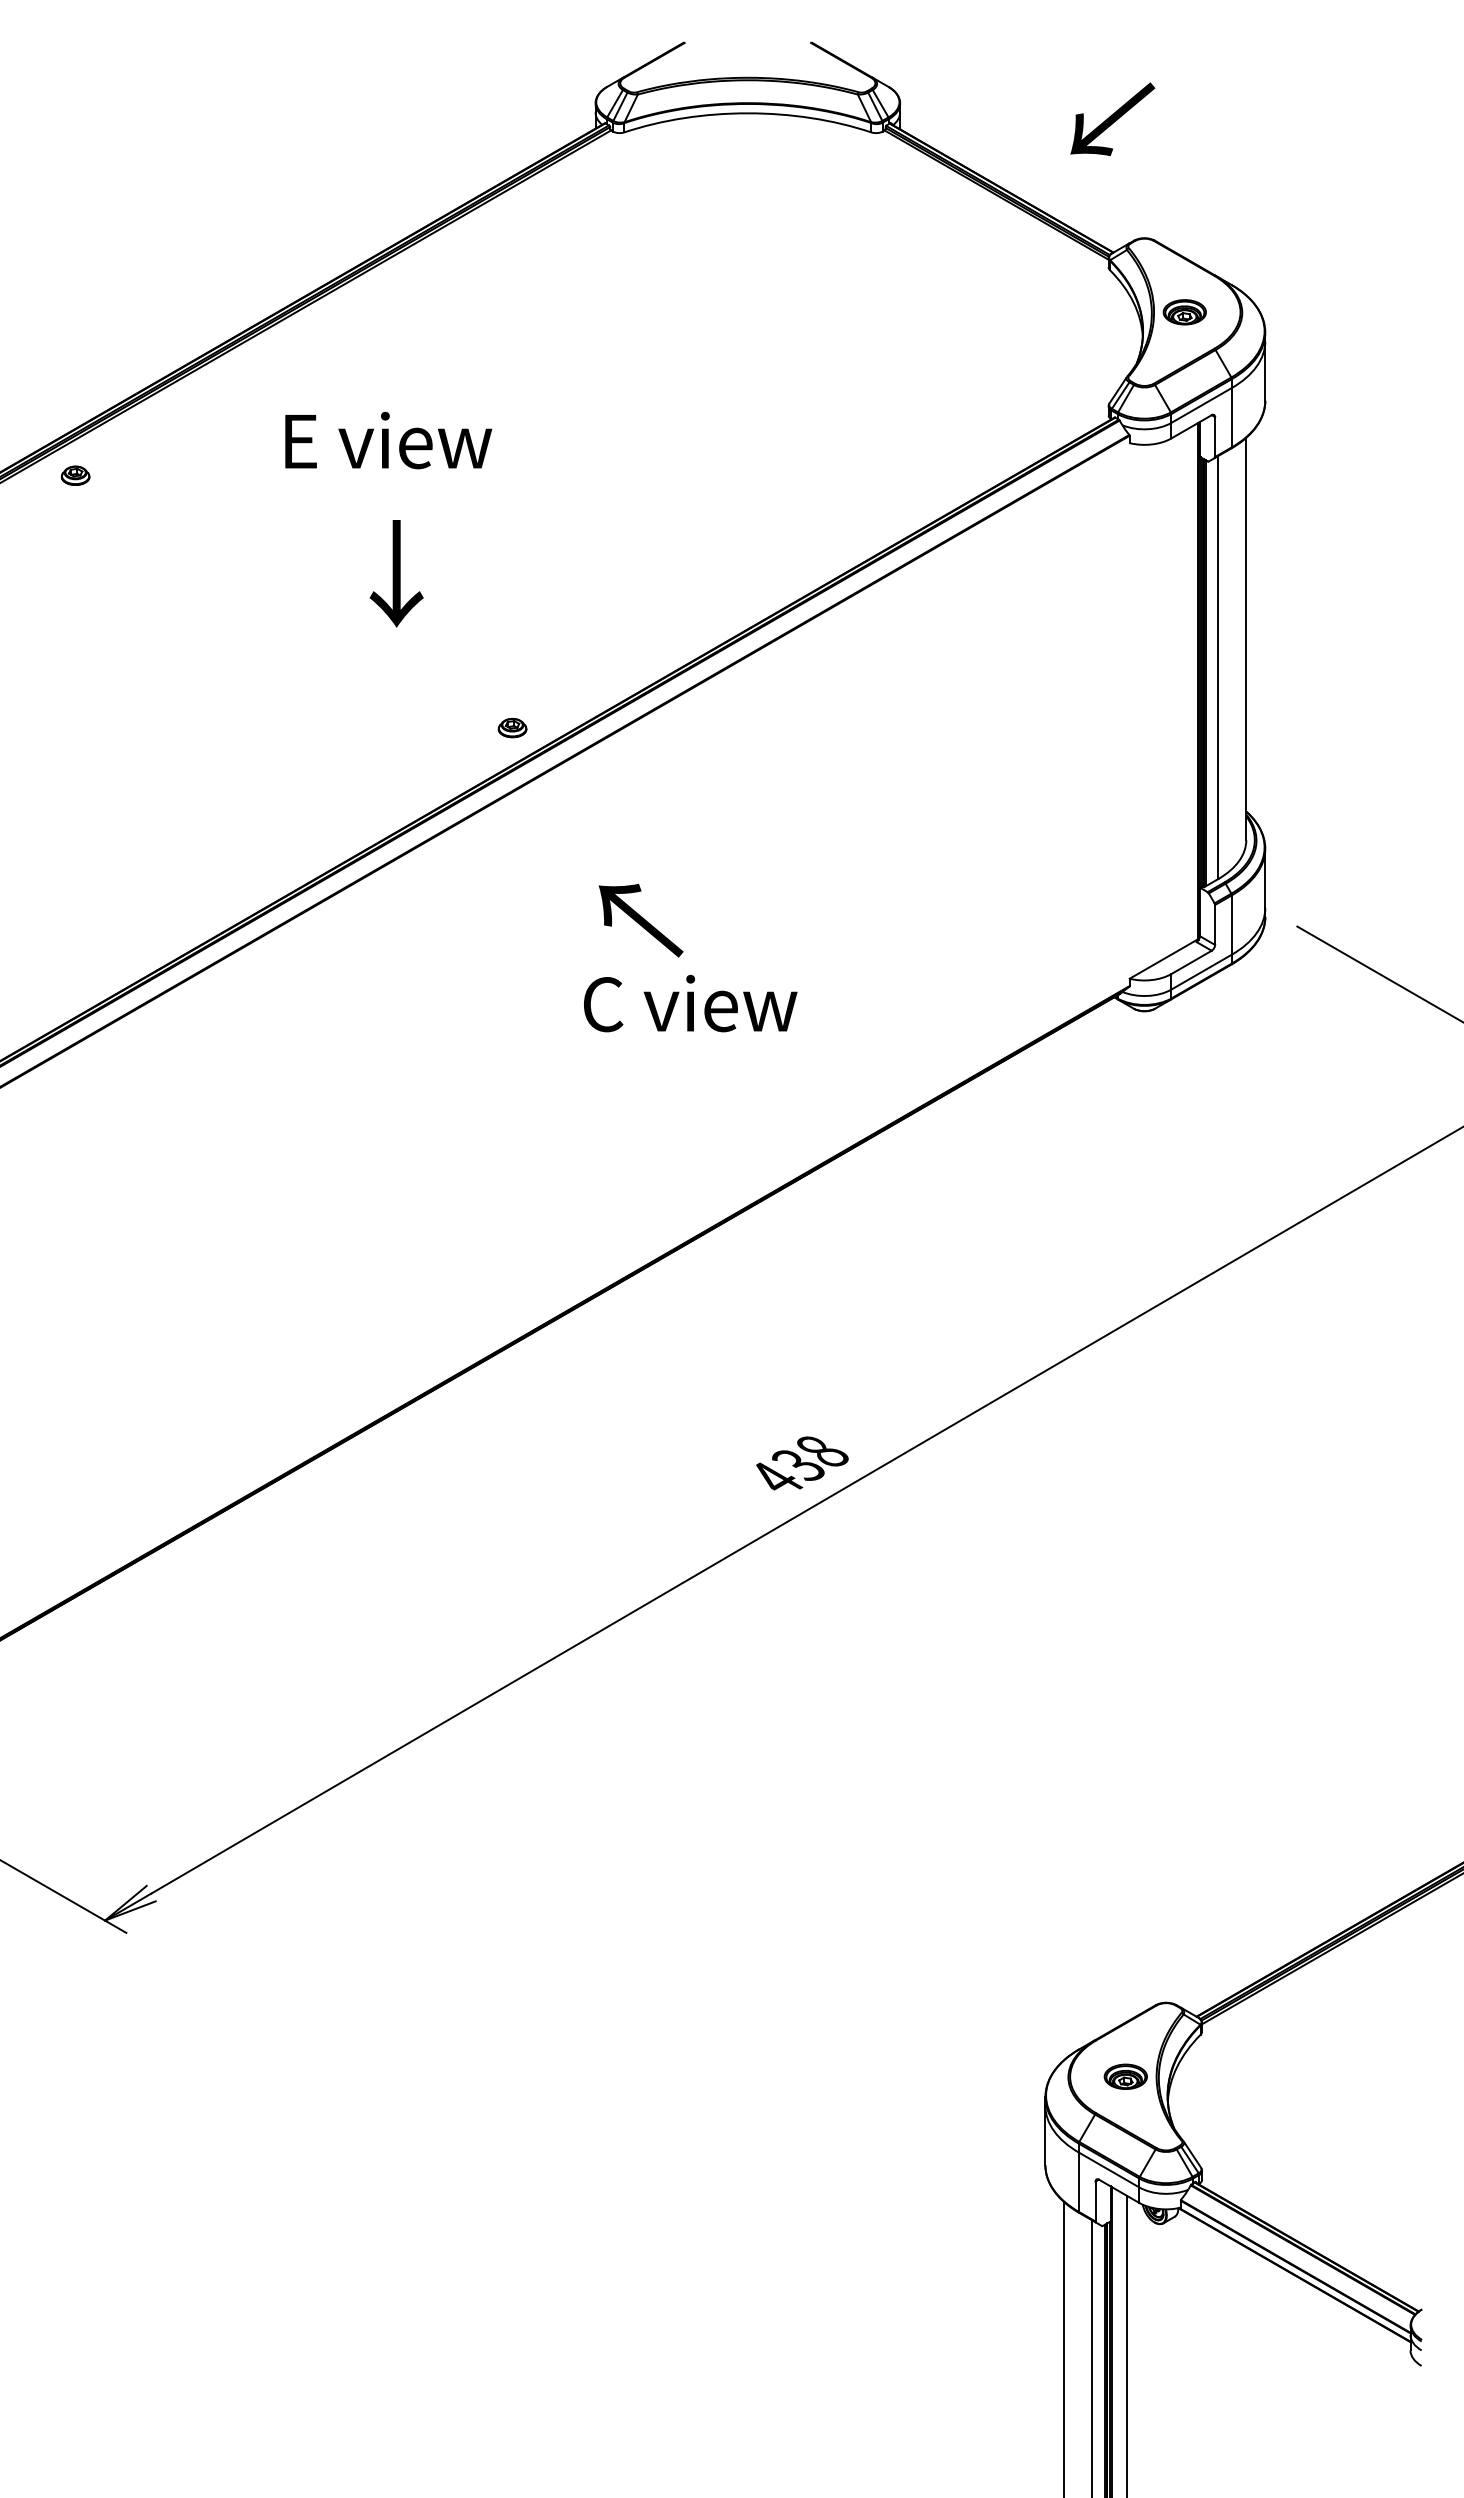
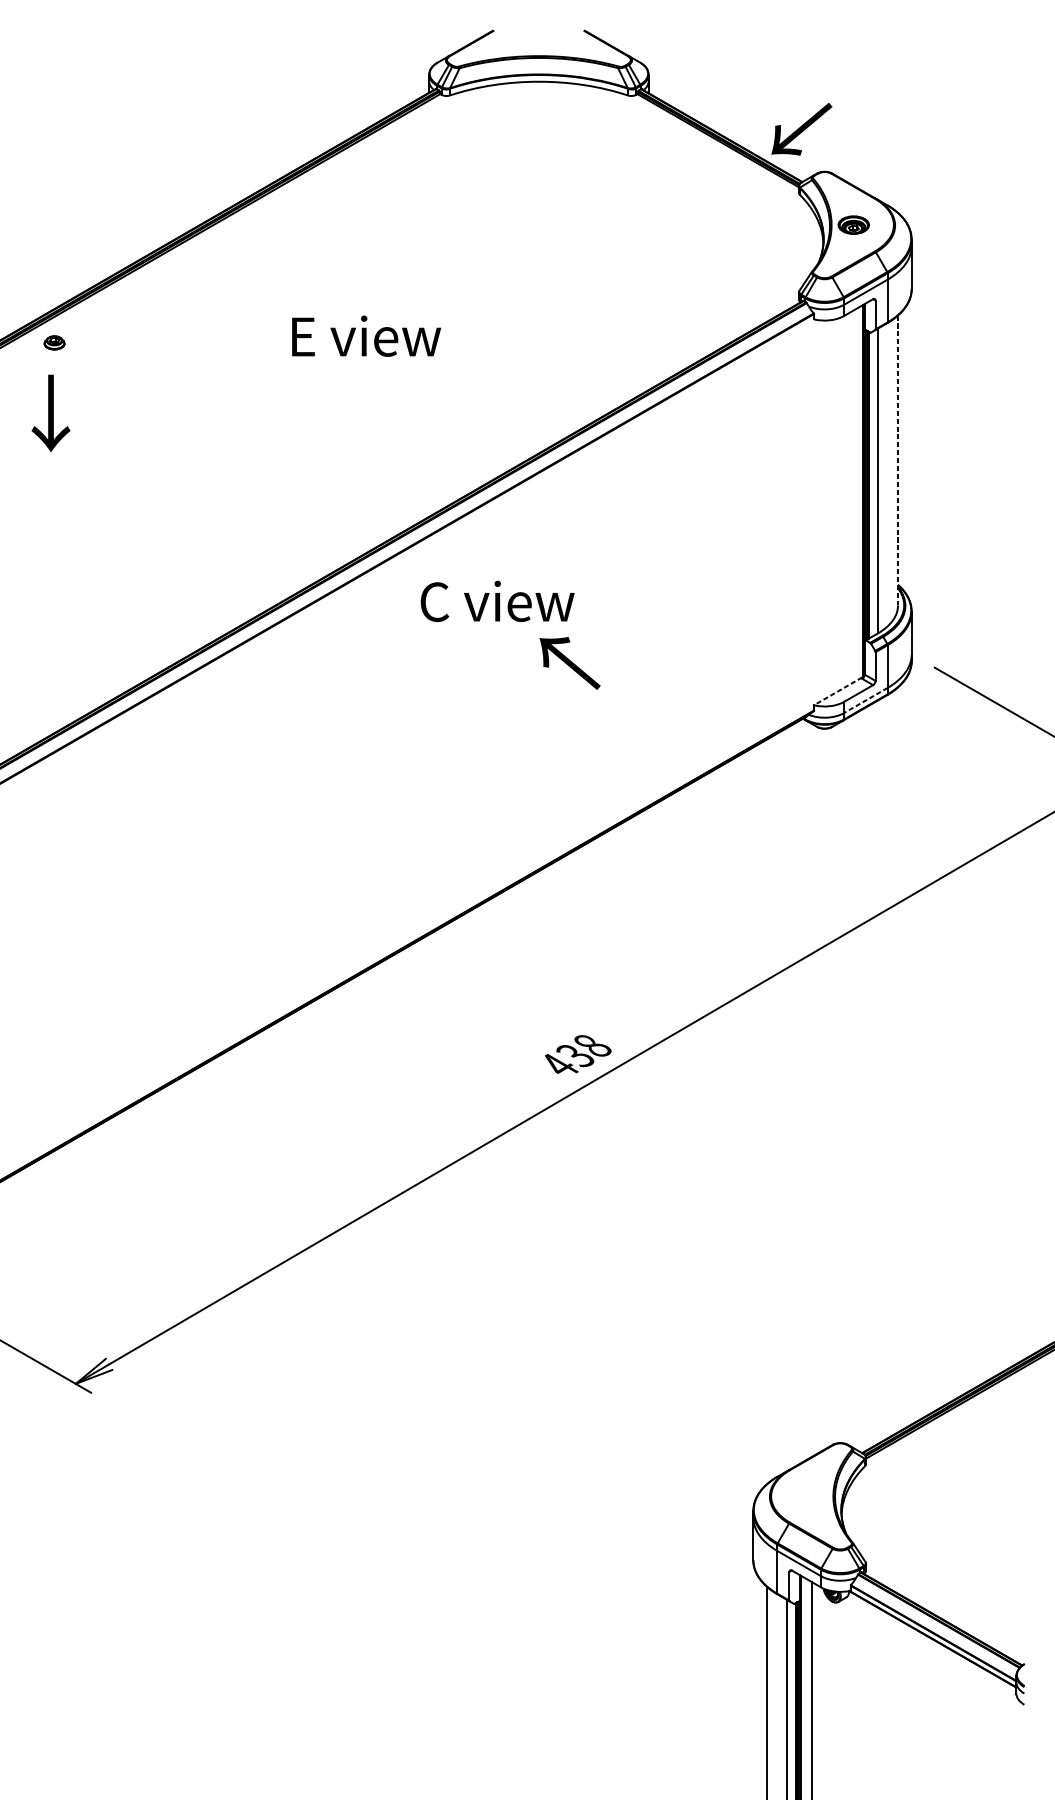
text: (1112, 119) -> (801, 129), moved
text: (388, 440) -> (366, 336), moved
text: (396, 573) -> (50, 413), moved
line: (1246, 639) -> (898, 460), solid -> dashed
part: (512, 727) -> (369, 524), removed
text: (640, 920) -> (569, 663), moved
line: (1163, 959) -> (838, 691), solid -> dashed
line: (1201, 972) -> (865, 700), solid -> dashed
text: (690, 1003) -> (497, 601), moved
part: (1125, 2076) -> (811, 1496), removed

